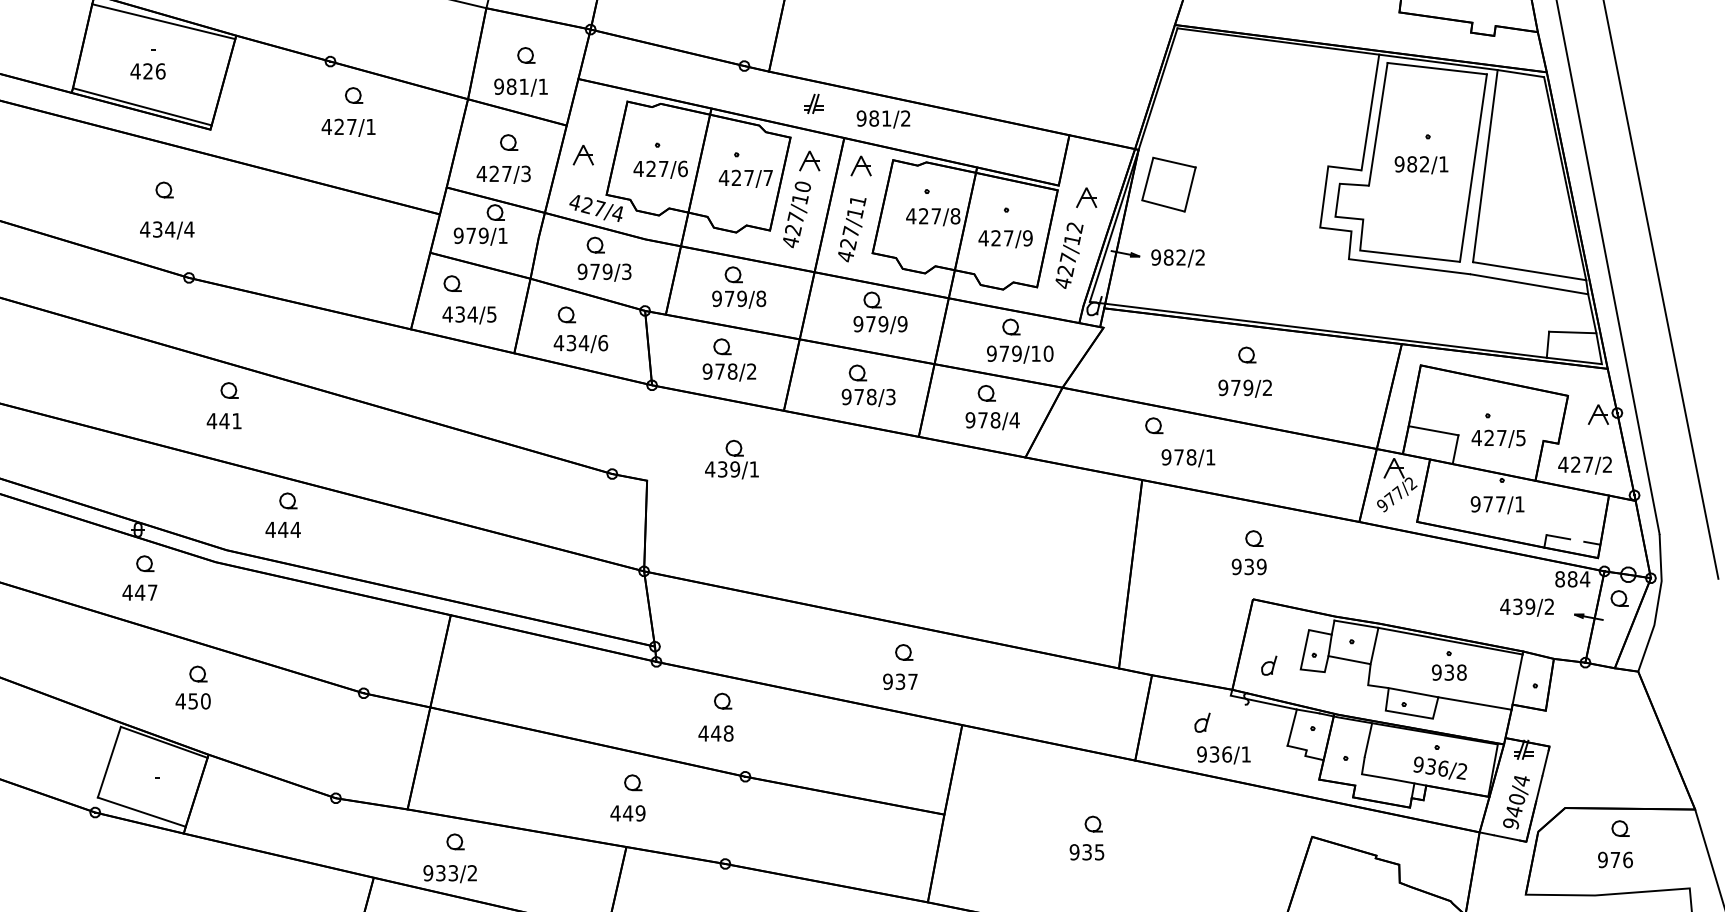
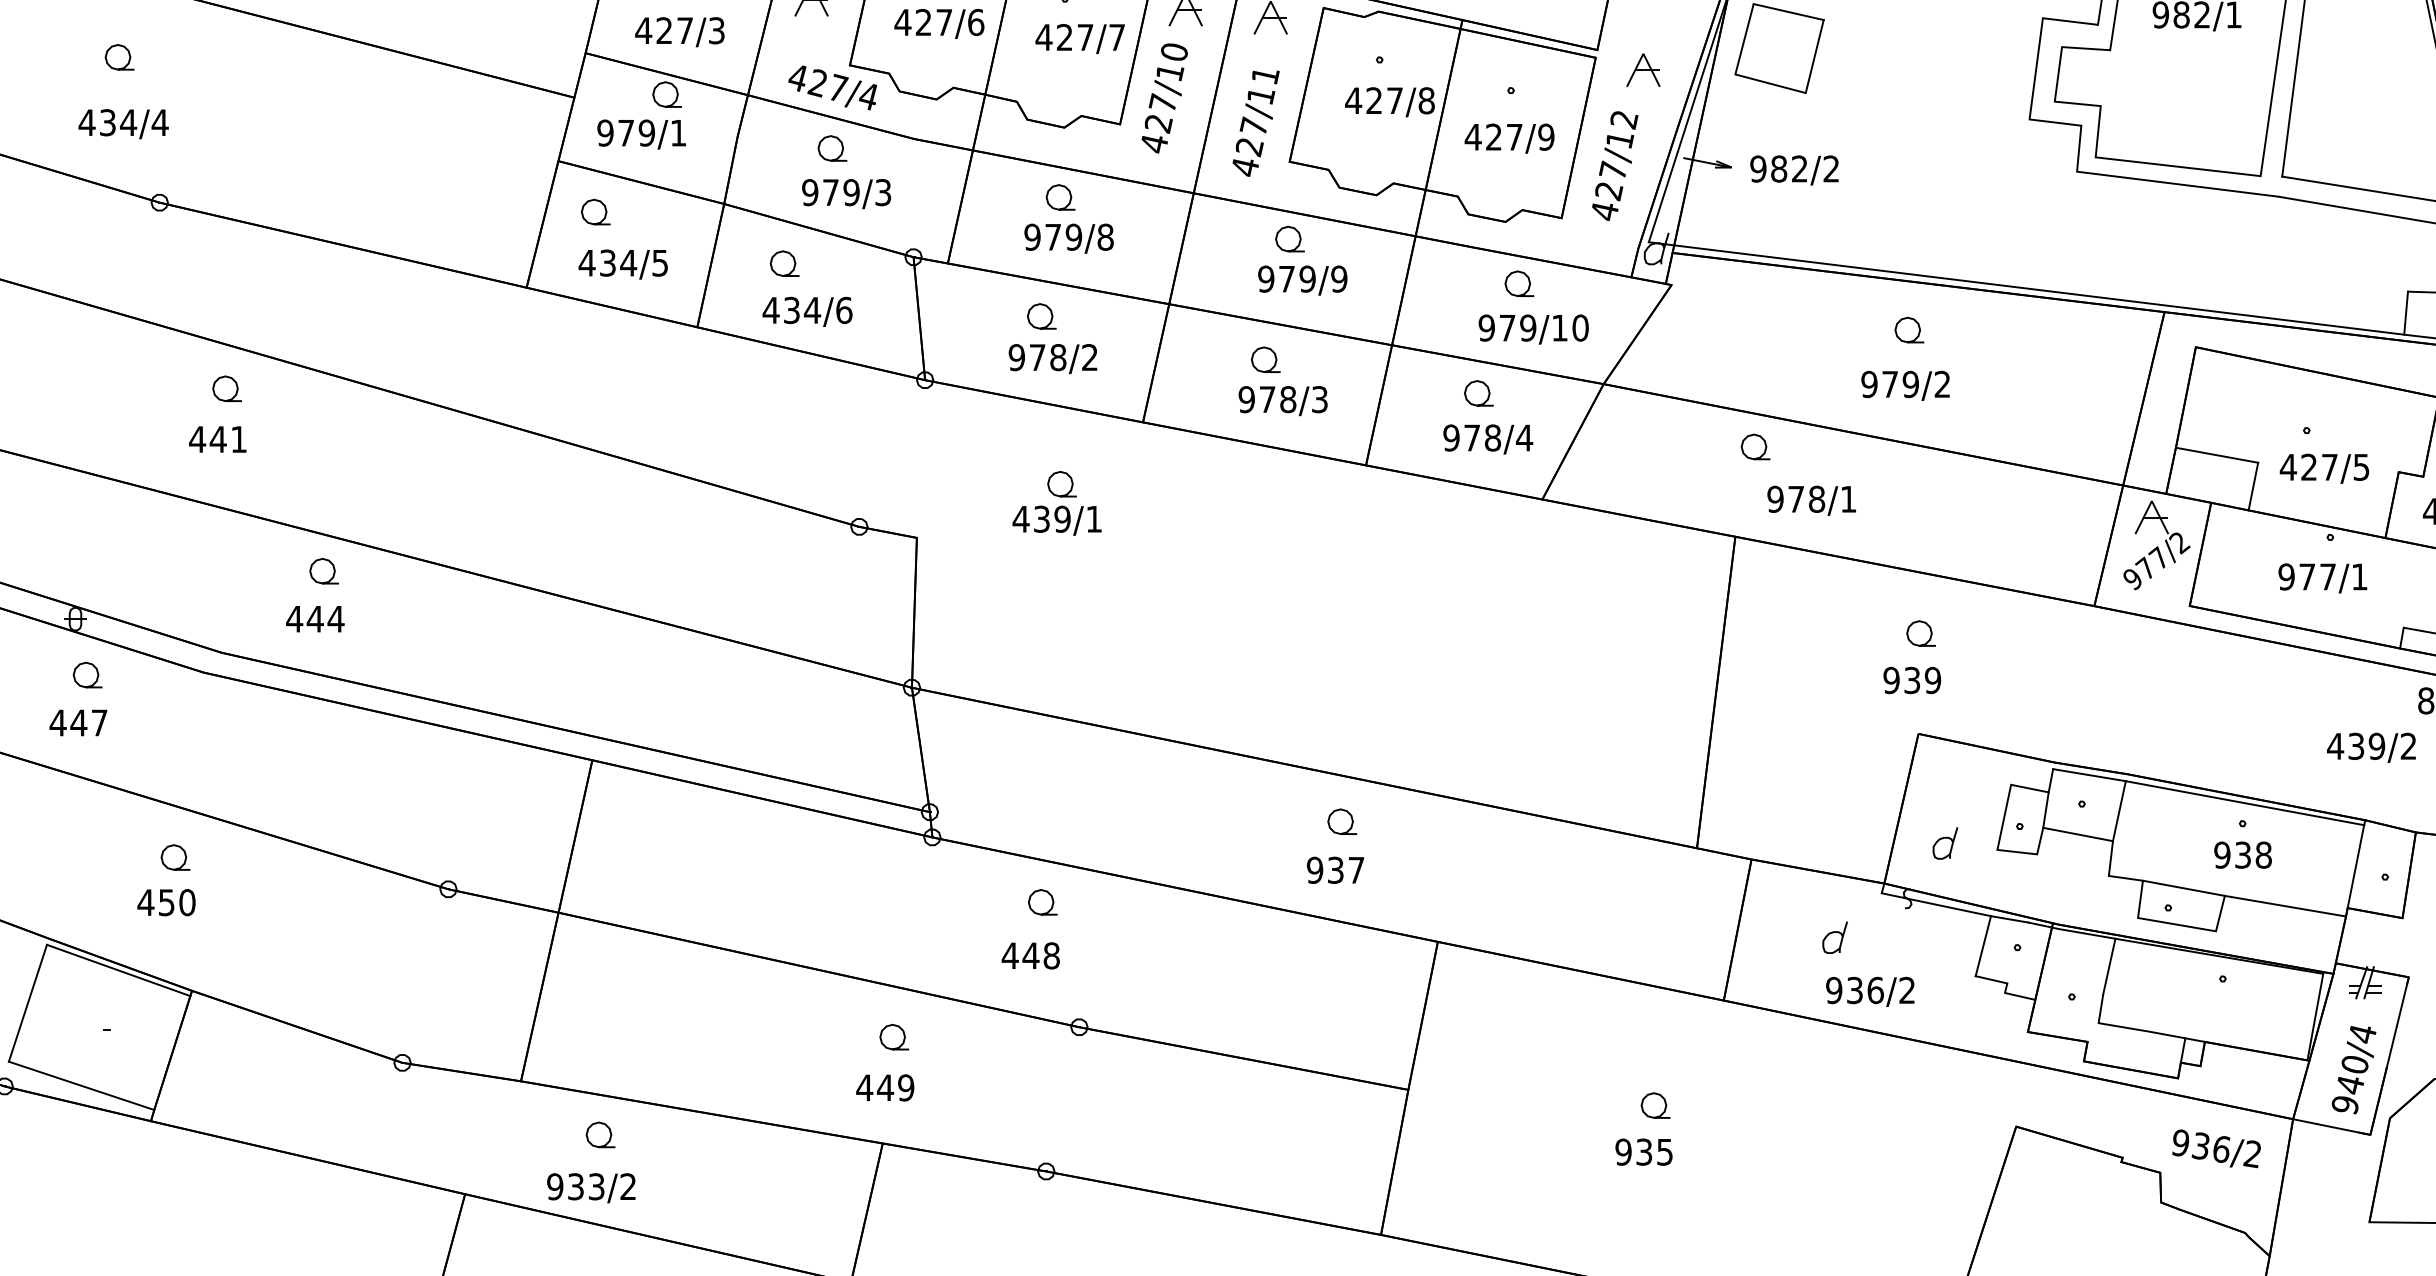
text: (1245, 754) -> (1906, 990), 936/1 -> 936/2
text: (1440, 767) -> (2216, 1147), moved

